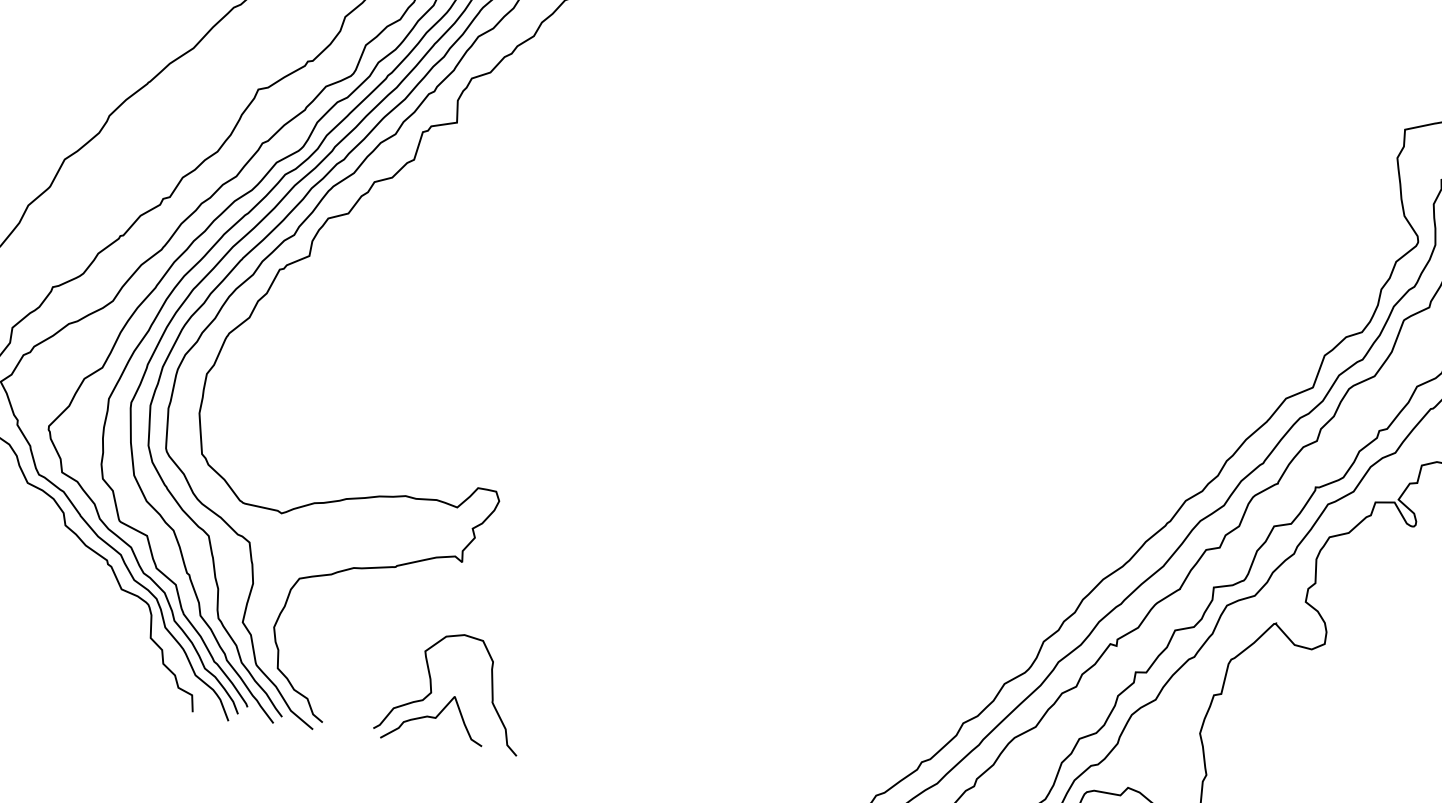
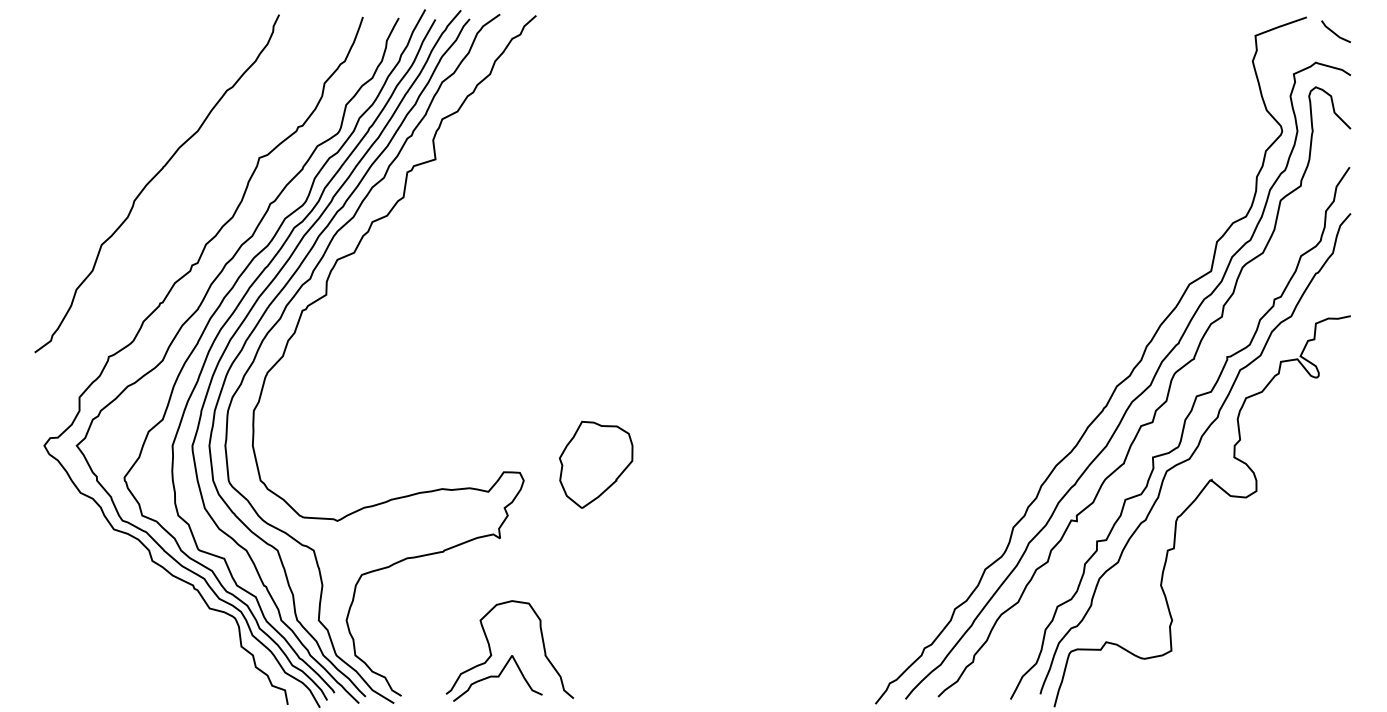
part: (583, 495) -> (595, 464), added

